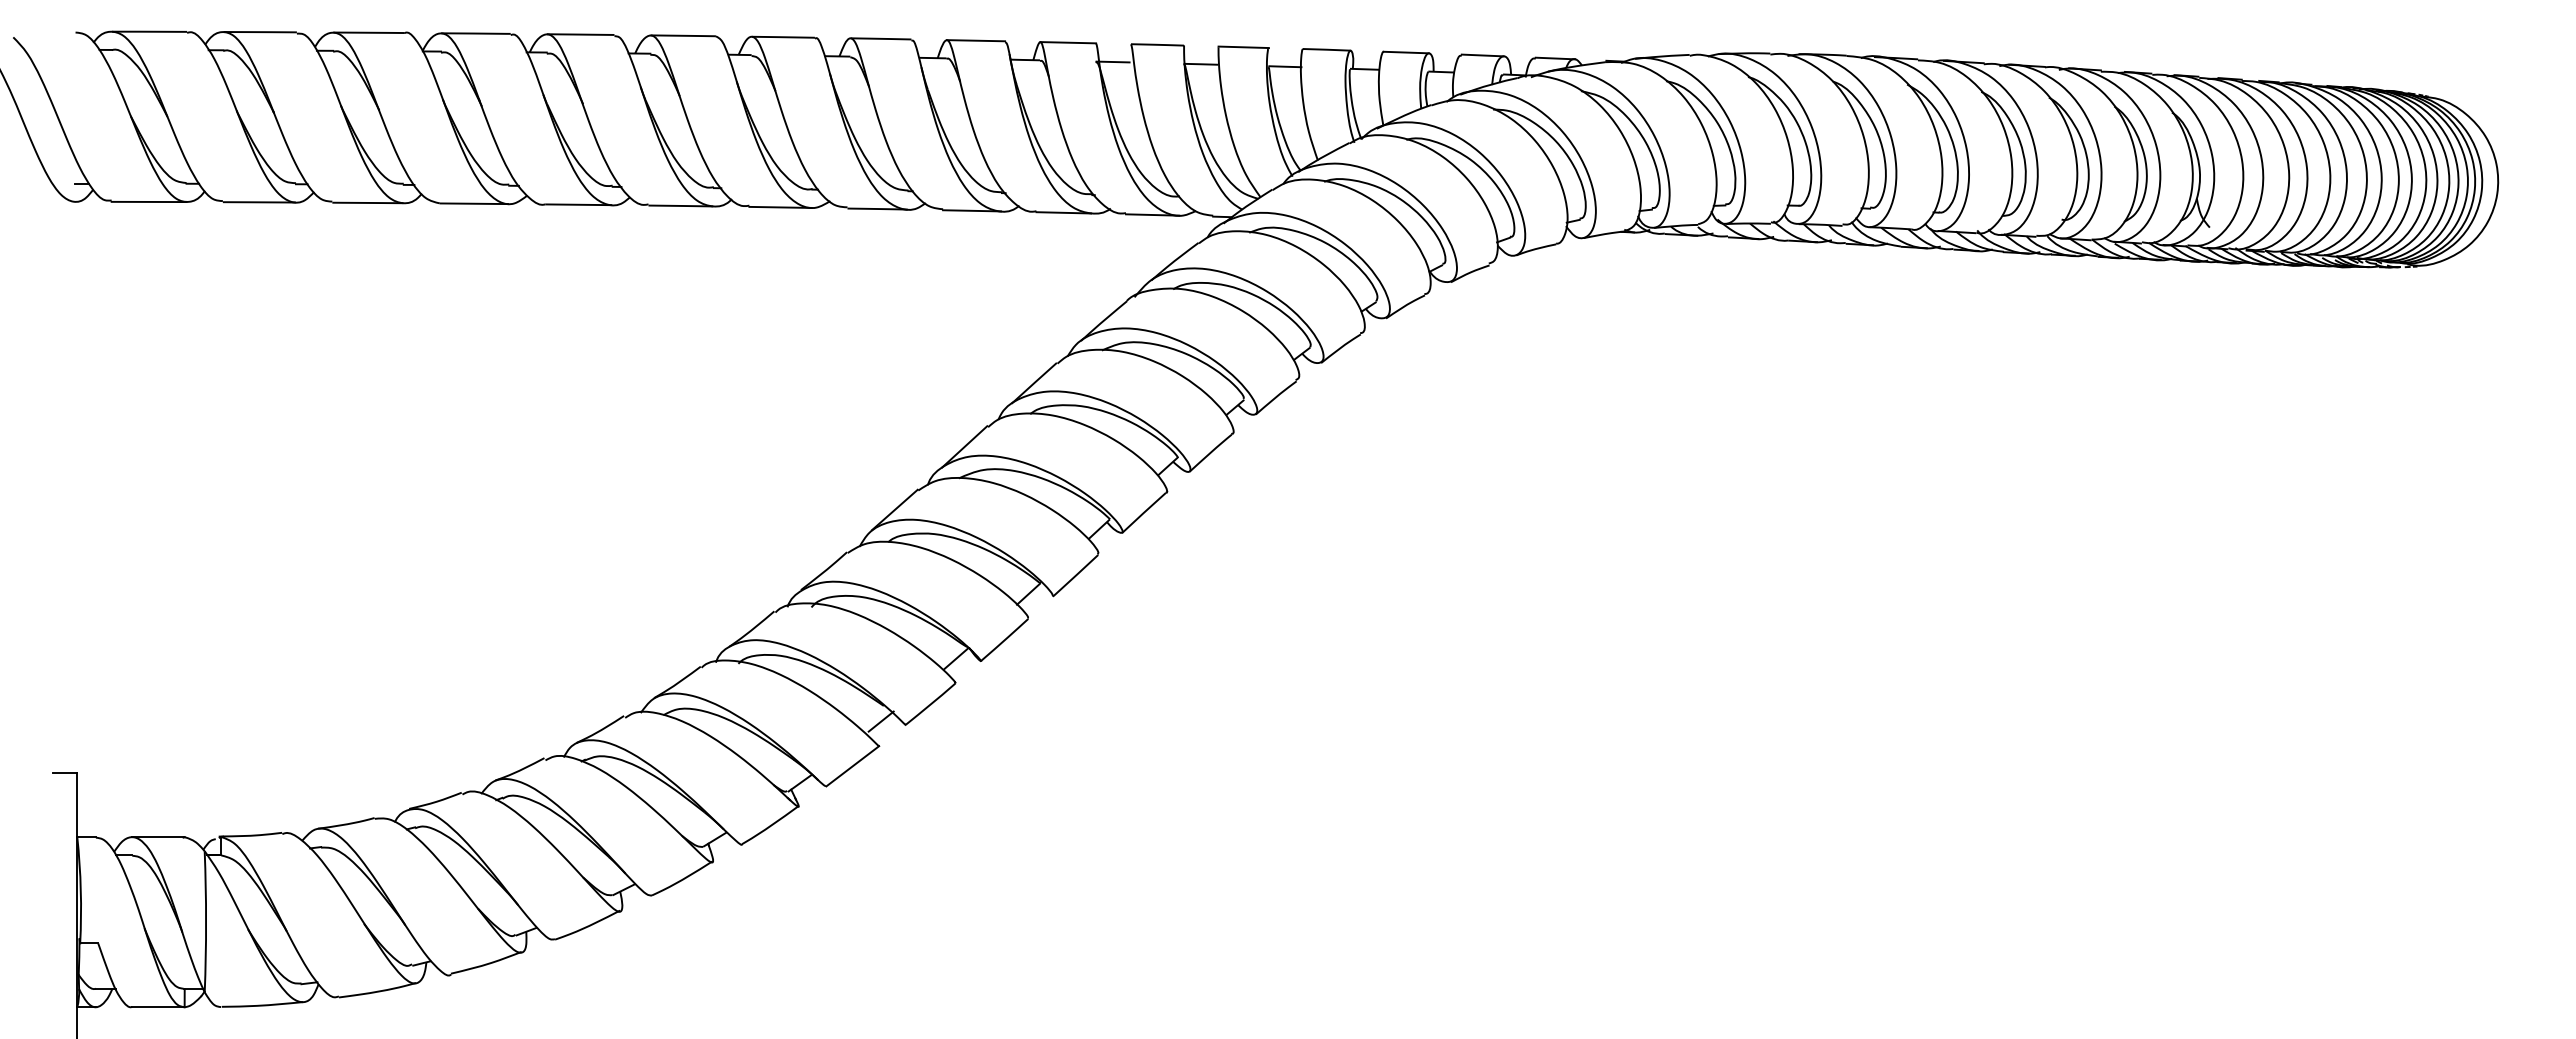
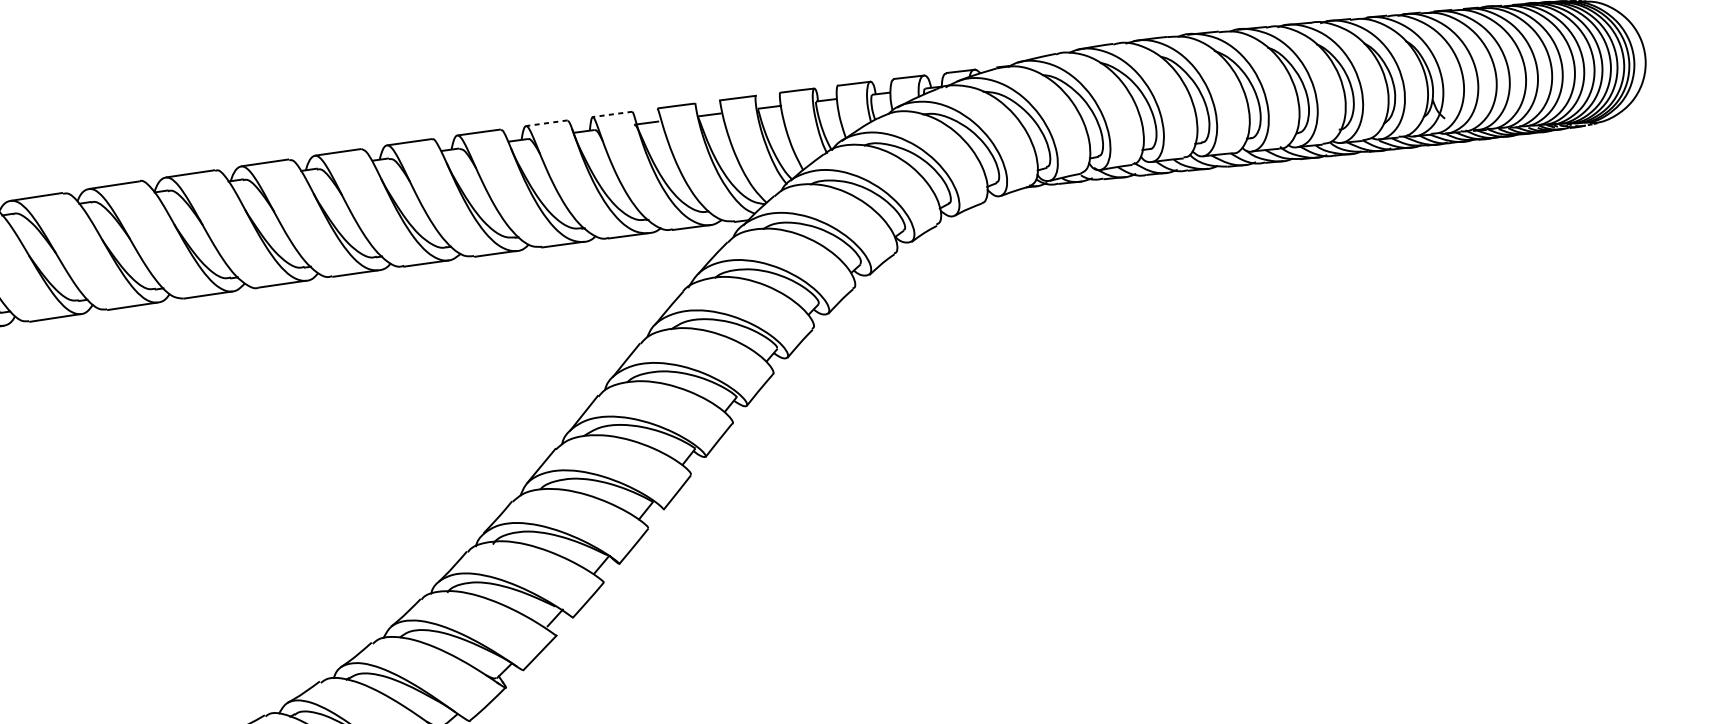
line: (975, 40) -> (546, 123), solid -> dashed
line: (1068, 42) -> (612, 114), solid -> dashed

